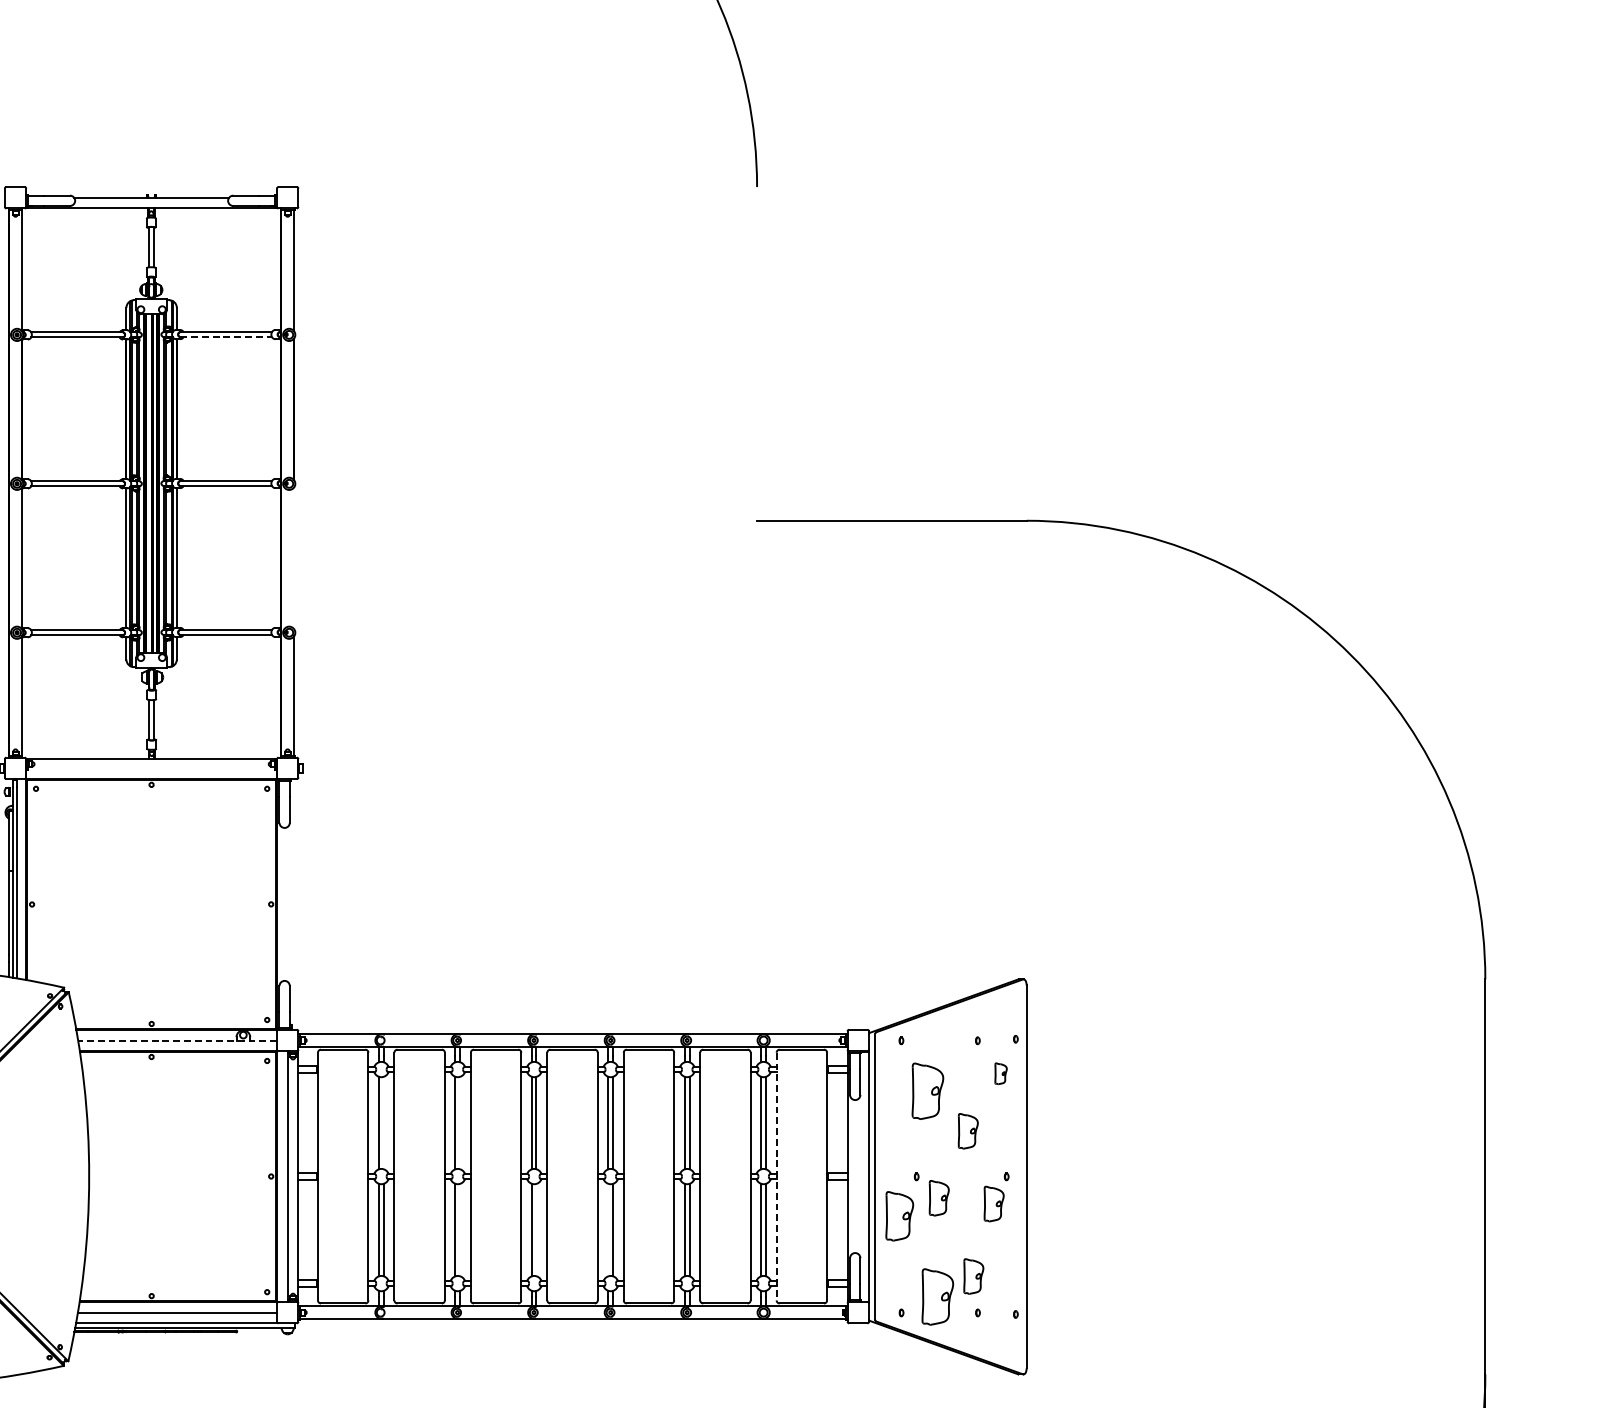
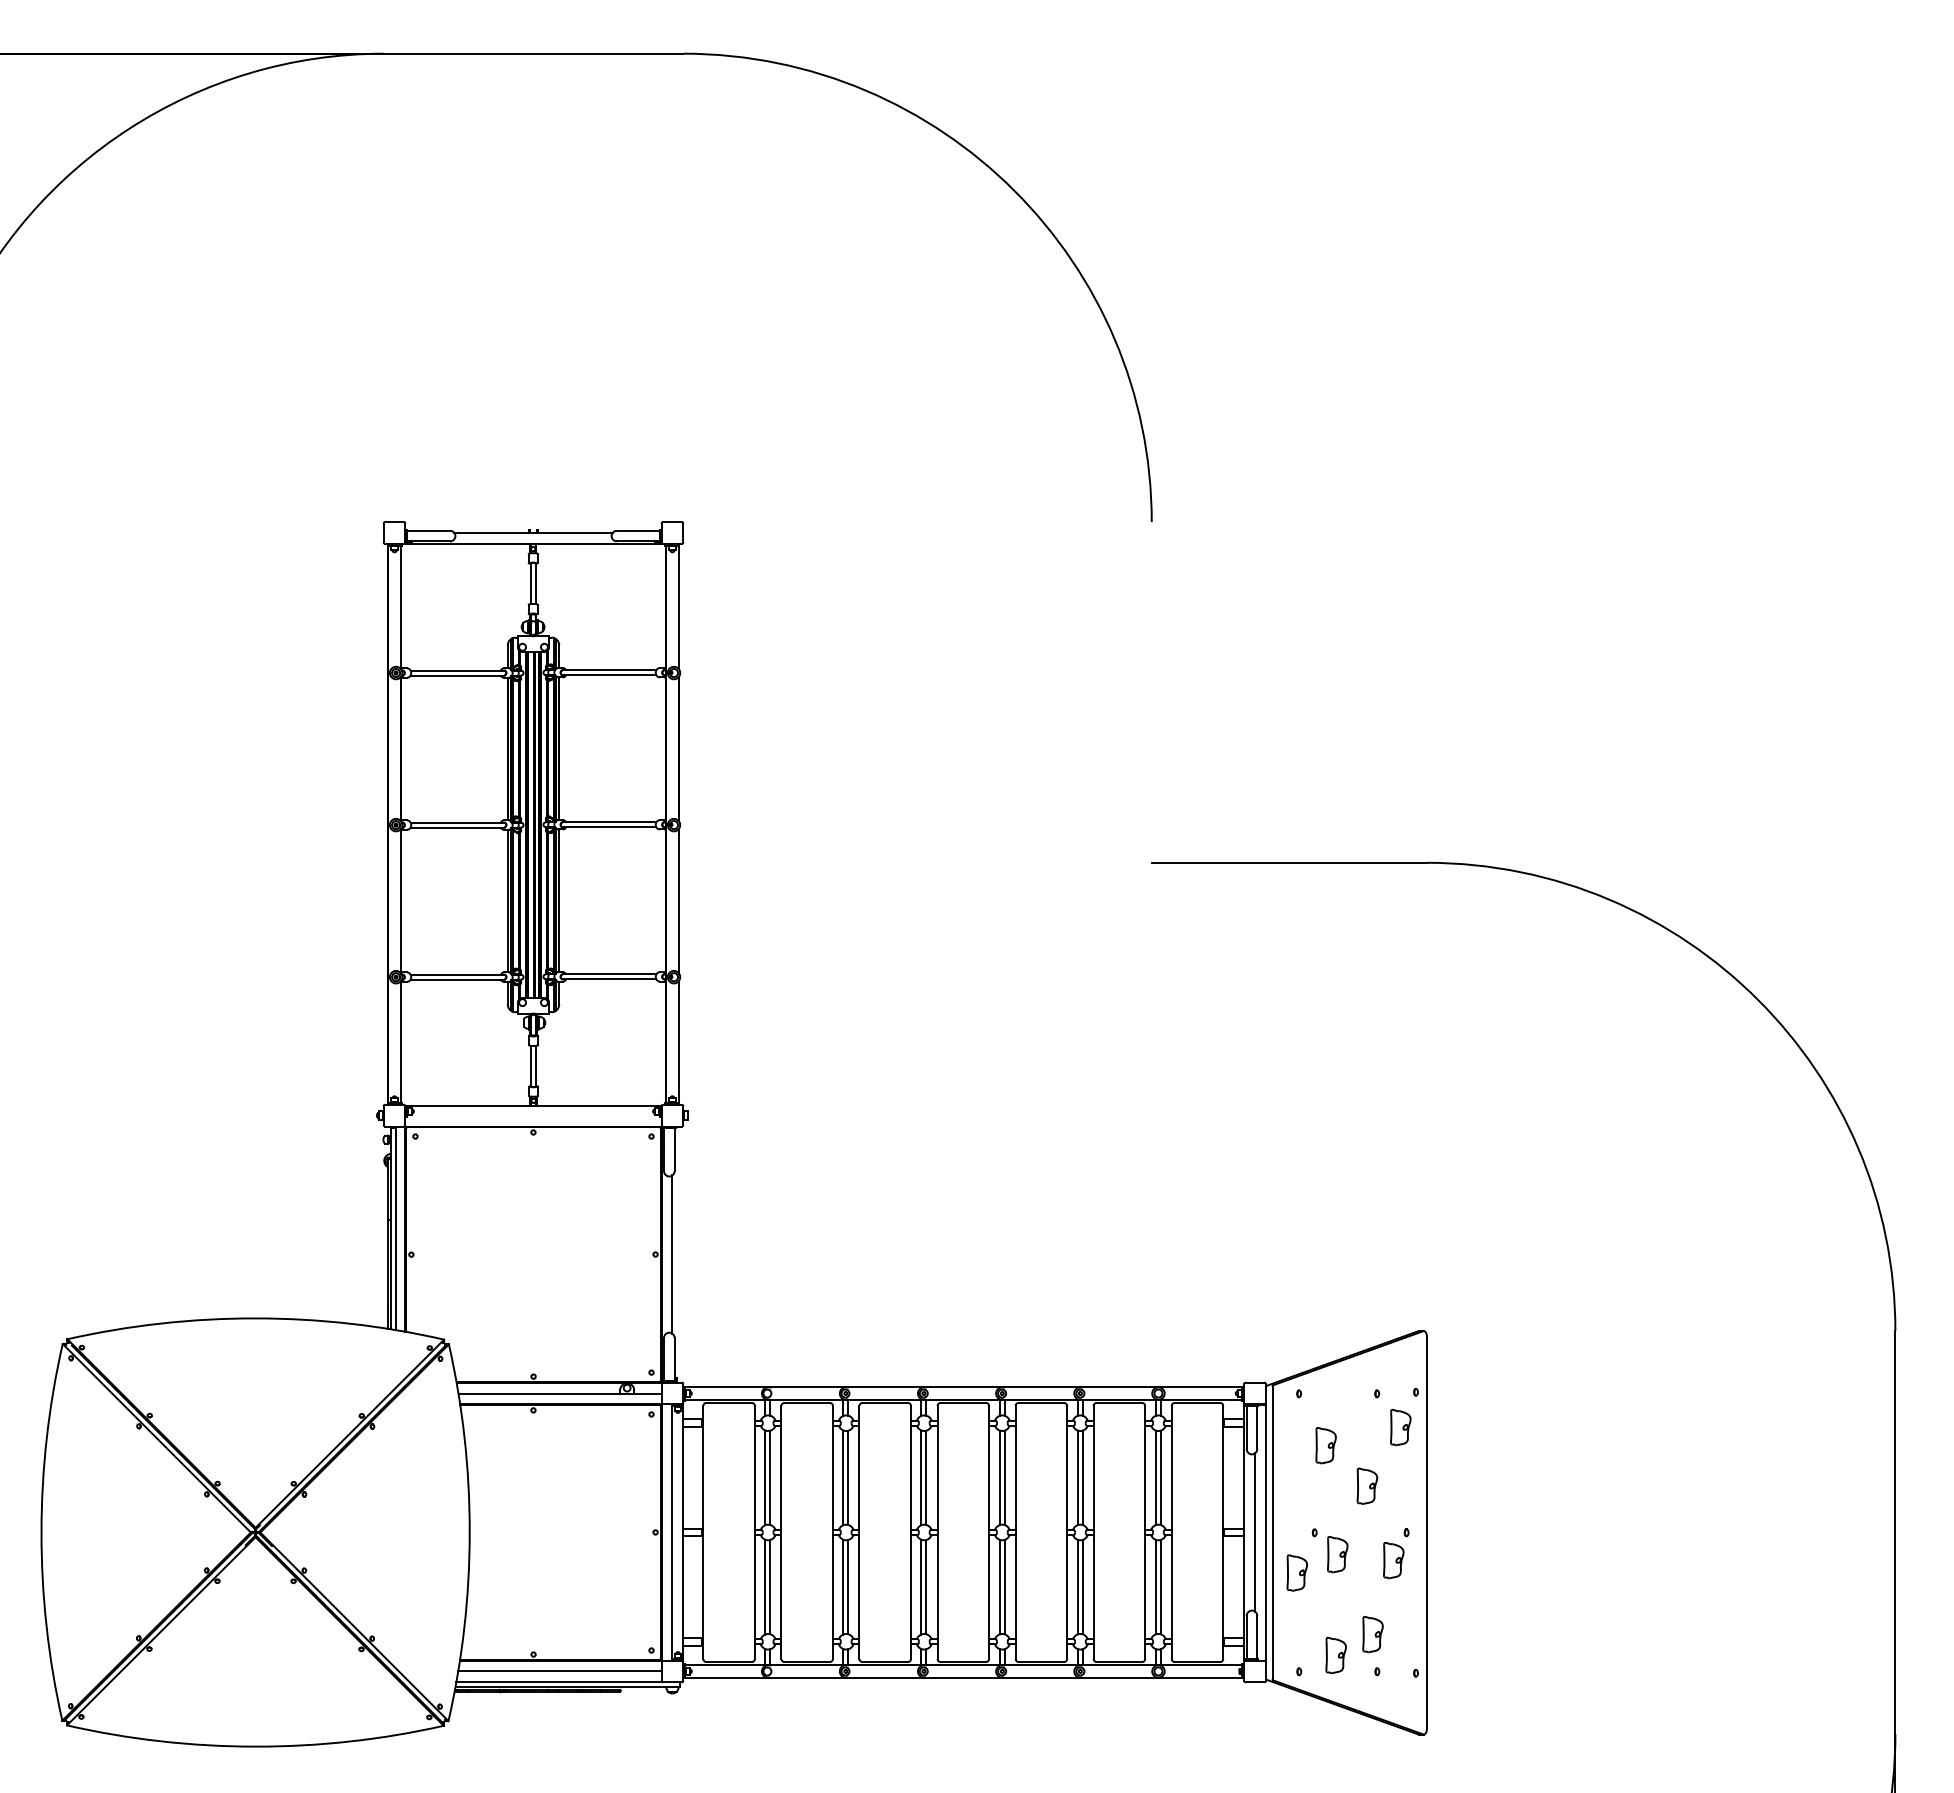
line: (226, 337) -> (609, 675), dashed -> solid
line: (294, 557) -> (679, 900), added
line: (287, 904) -> (672, 1254), added
line: (178, 1040) -> (560, 1393), dashed -> solid
part: (1000, 1073) -> (1400, 1427), size x1.67
part: (927, 1091) -> (1325, 1445), size x0.62
line: (383, 1122) -> (770, 1477), added
line: (460, 1122) -> (848, 1477), added
line: (776, 1176) -> (1171, 1532), dashed -> solid
line: (858, 1176) -> (1255, 1532), added
part: (898, 1215) -> (1296, 1572), size x0.71
line: (460, 1229) -> (848, 1586), added
line: (536, 1229) -> (926, 1586), added
line: (607, 1229) -> (999, 1586), added
part: (937, 1297) -> (1335, 1655), size x0.62

